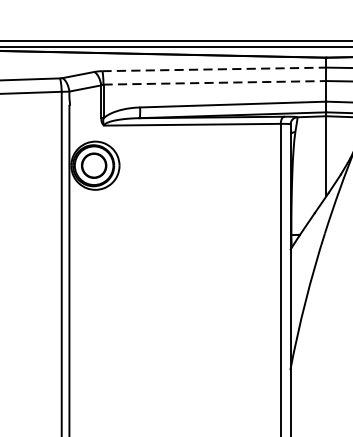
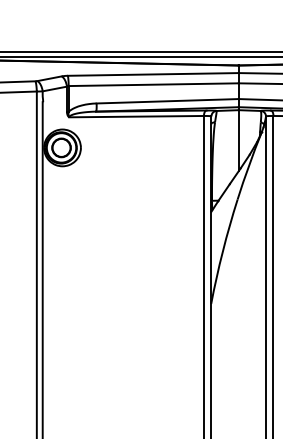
line: (214, 69) -> (153, 74), dashed -> solid
line: (215, 82) -> (154, 84), dashed -> solid

